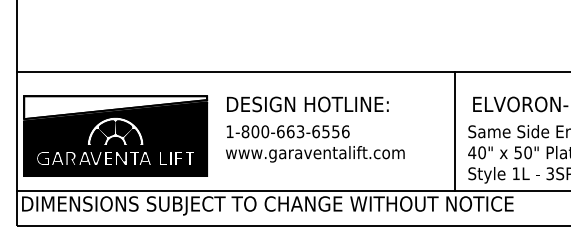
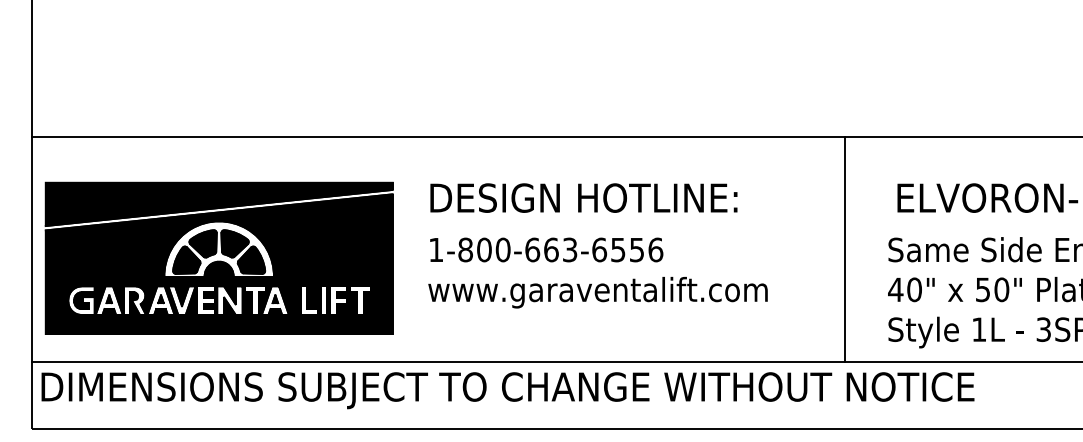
fill: (115, 107) -> (218, 203), added
line: (455, 131) -> (845, 249), moved

